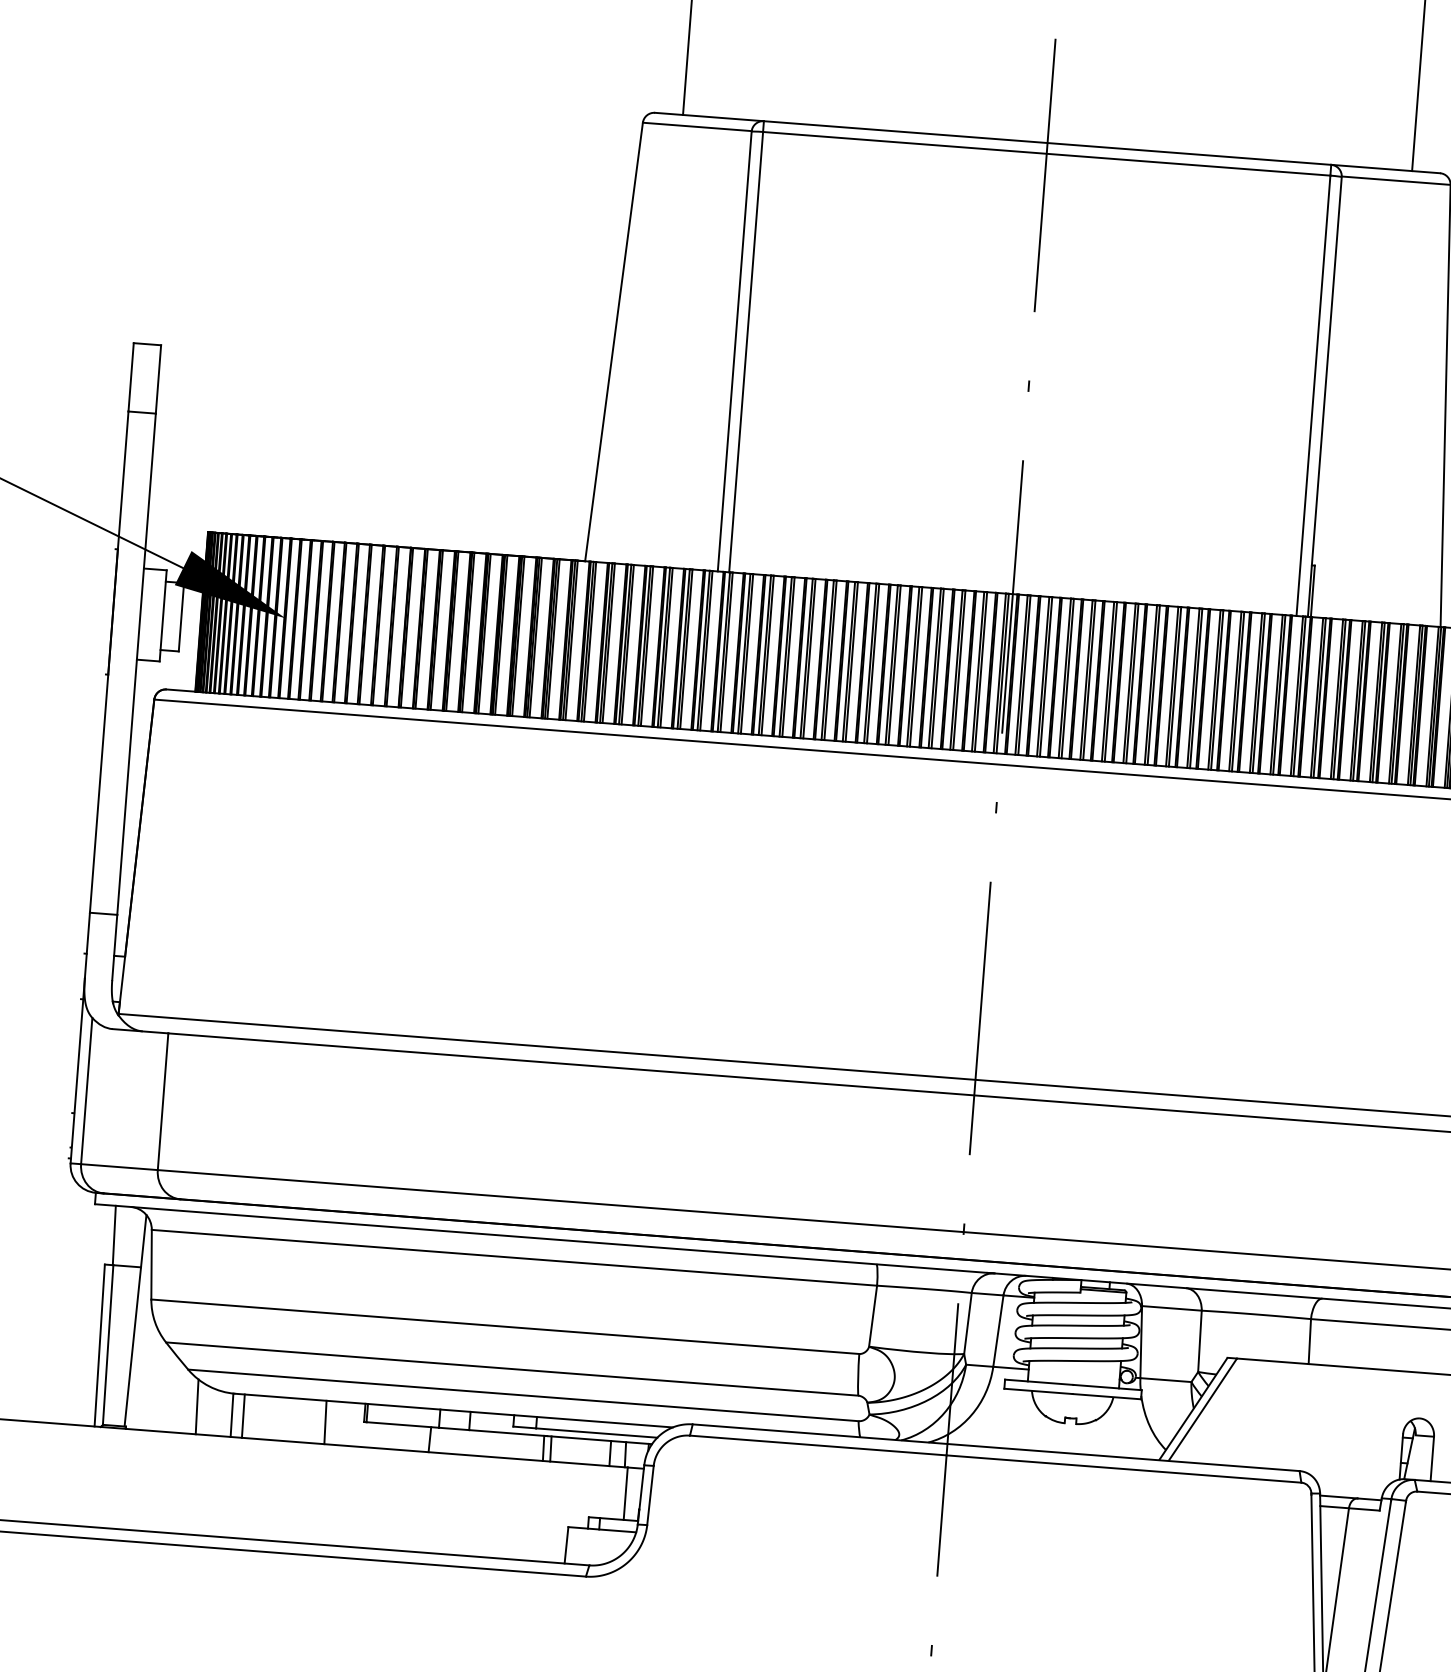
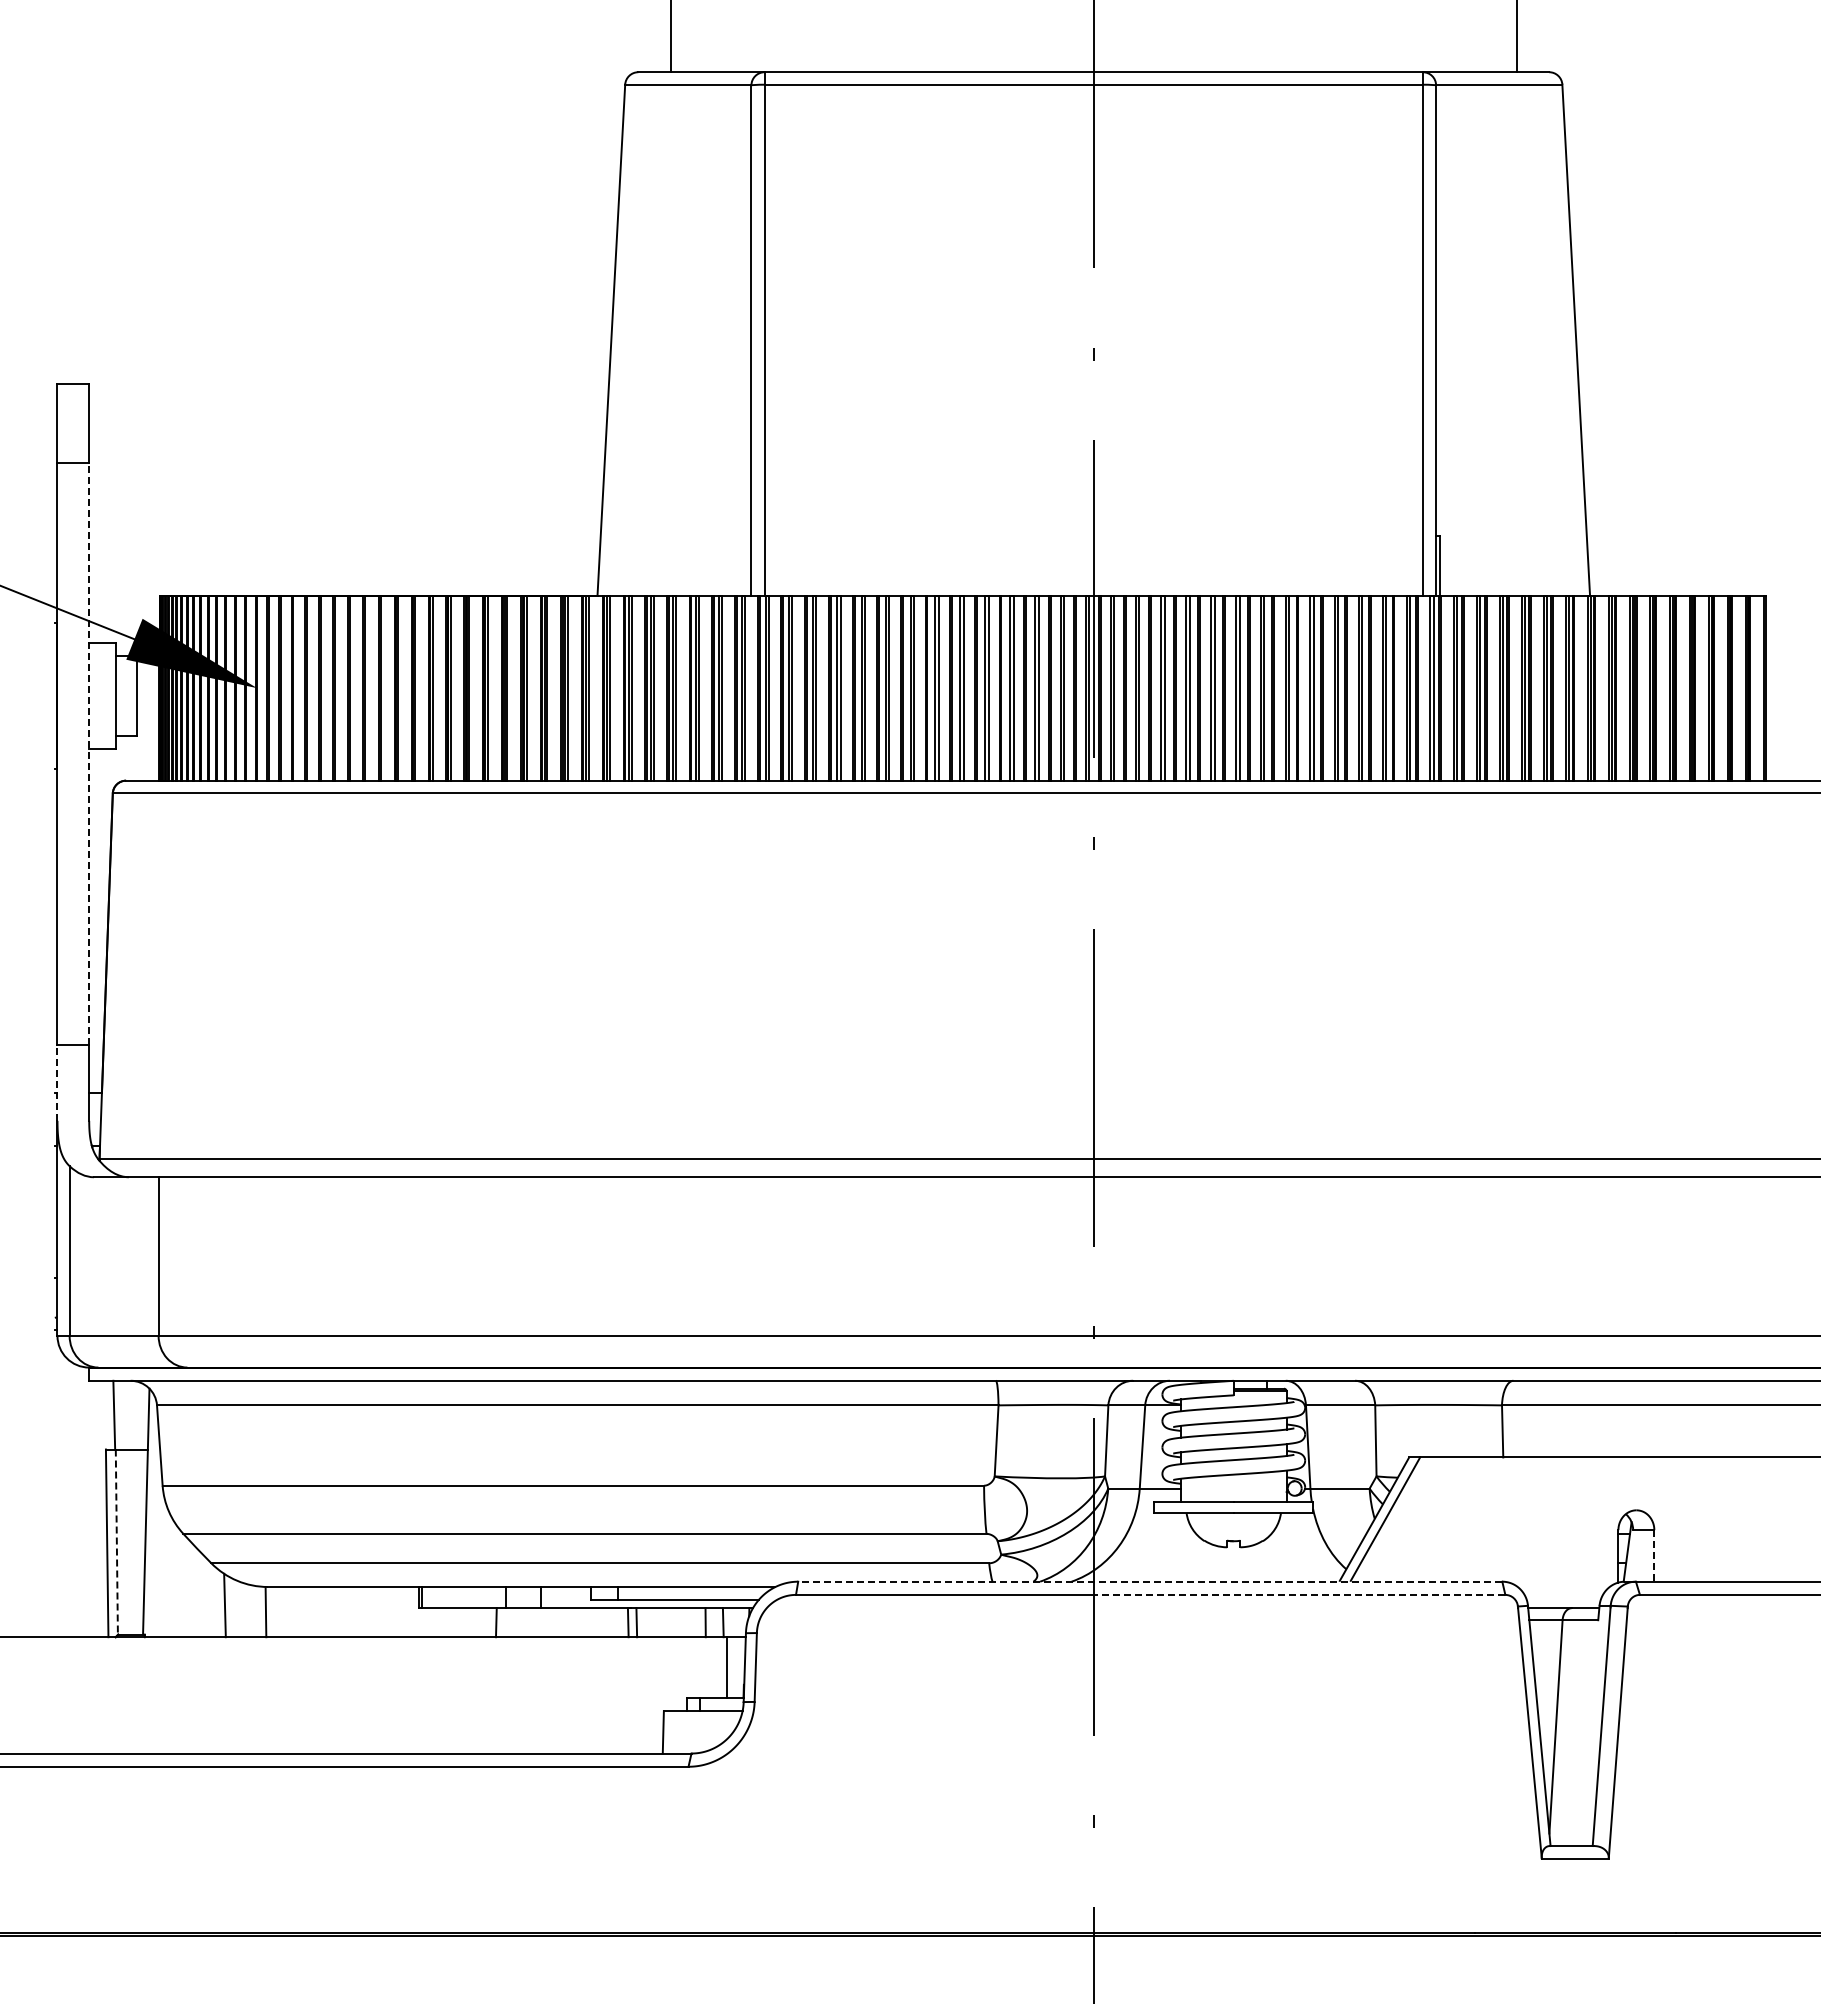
line: (136, 664) -> (89, 754), solid -> dashed
line: (87, 945) -> (57, 1082), solid -> dashed
line: (107, 1345) -> (116, 1542), solid -> dashed
line: (242, 1415) -> (278, 1611), removed
line: (325, 1421) -> (374, 1611), removed
line: (995, 1447) -> (1149, 1581), solid -> dashed
line: (1432, 1458) -> (1654, 1555), solid -> dashed
line: (1123, 1468) -> (1299, 1594), solid -> dashed

